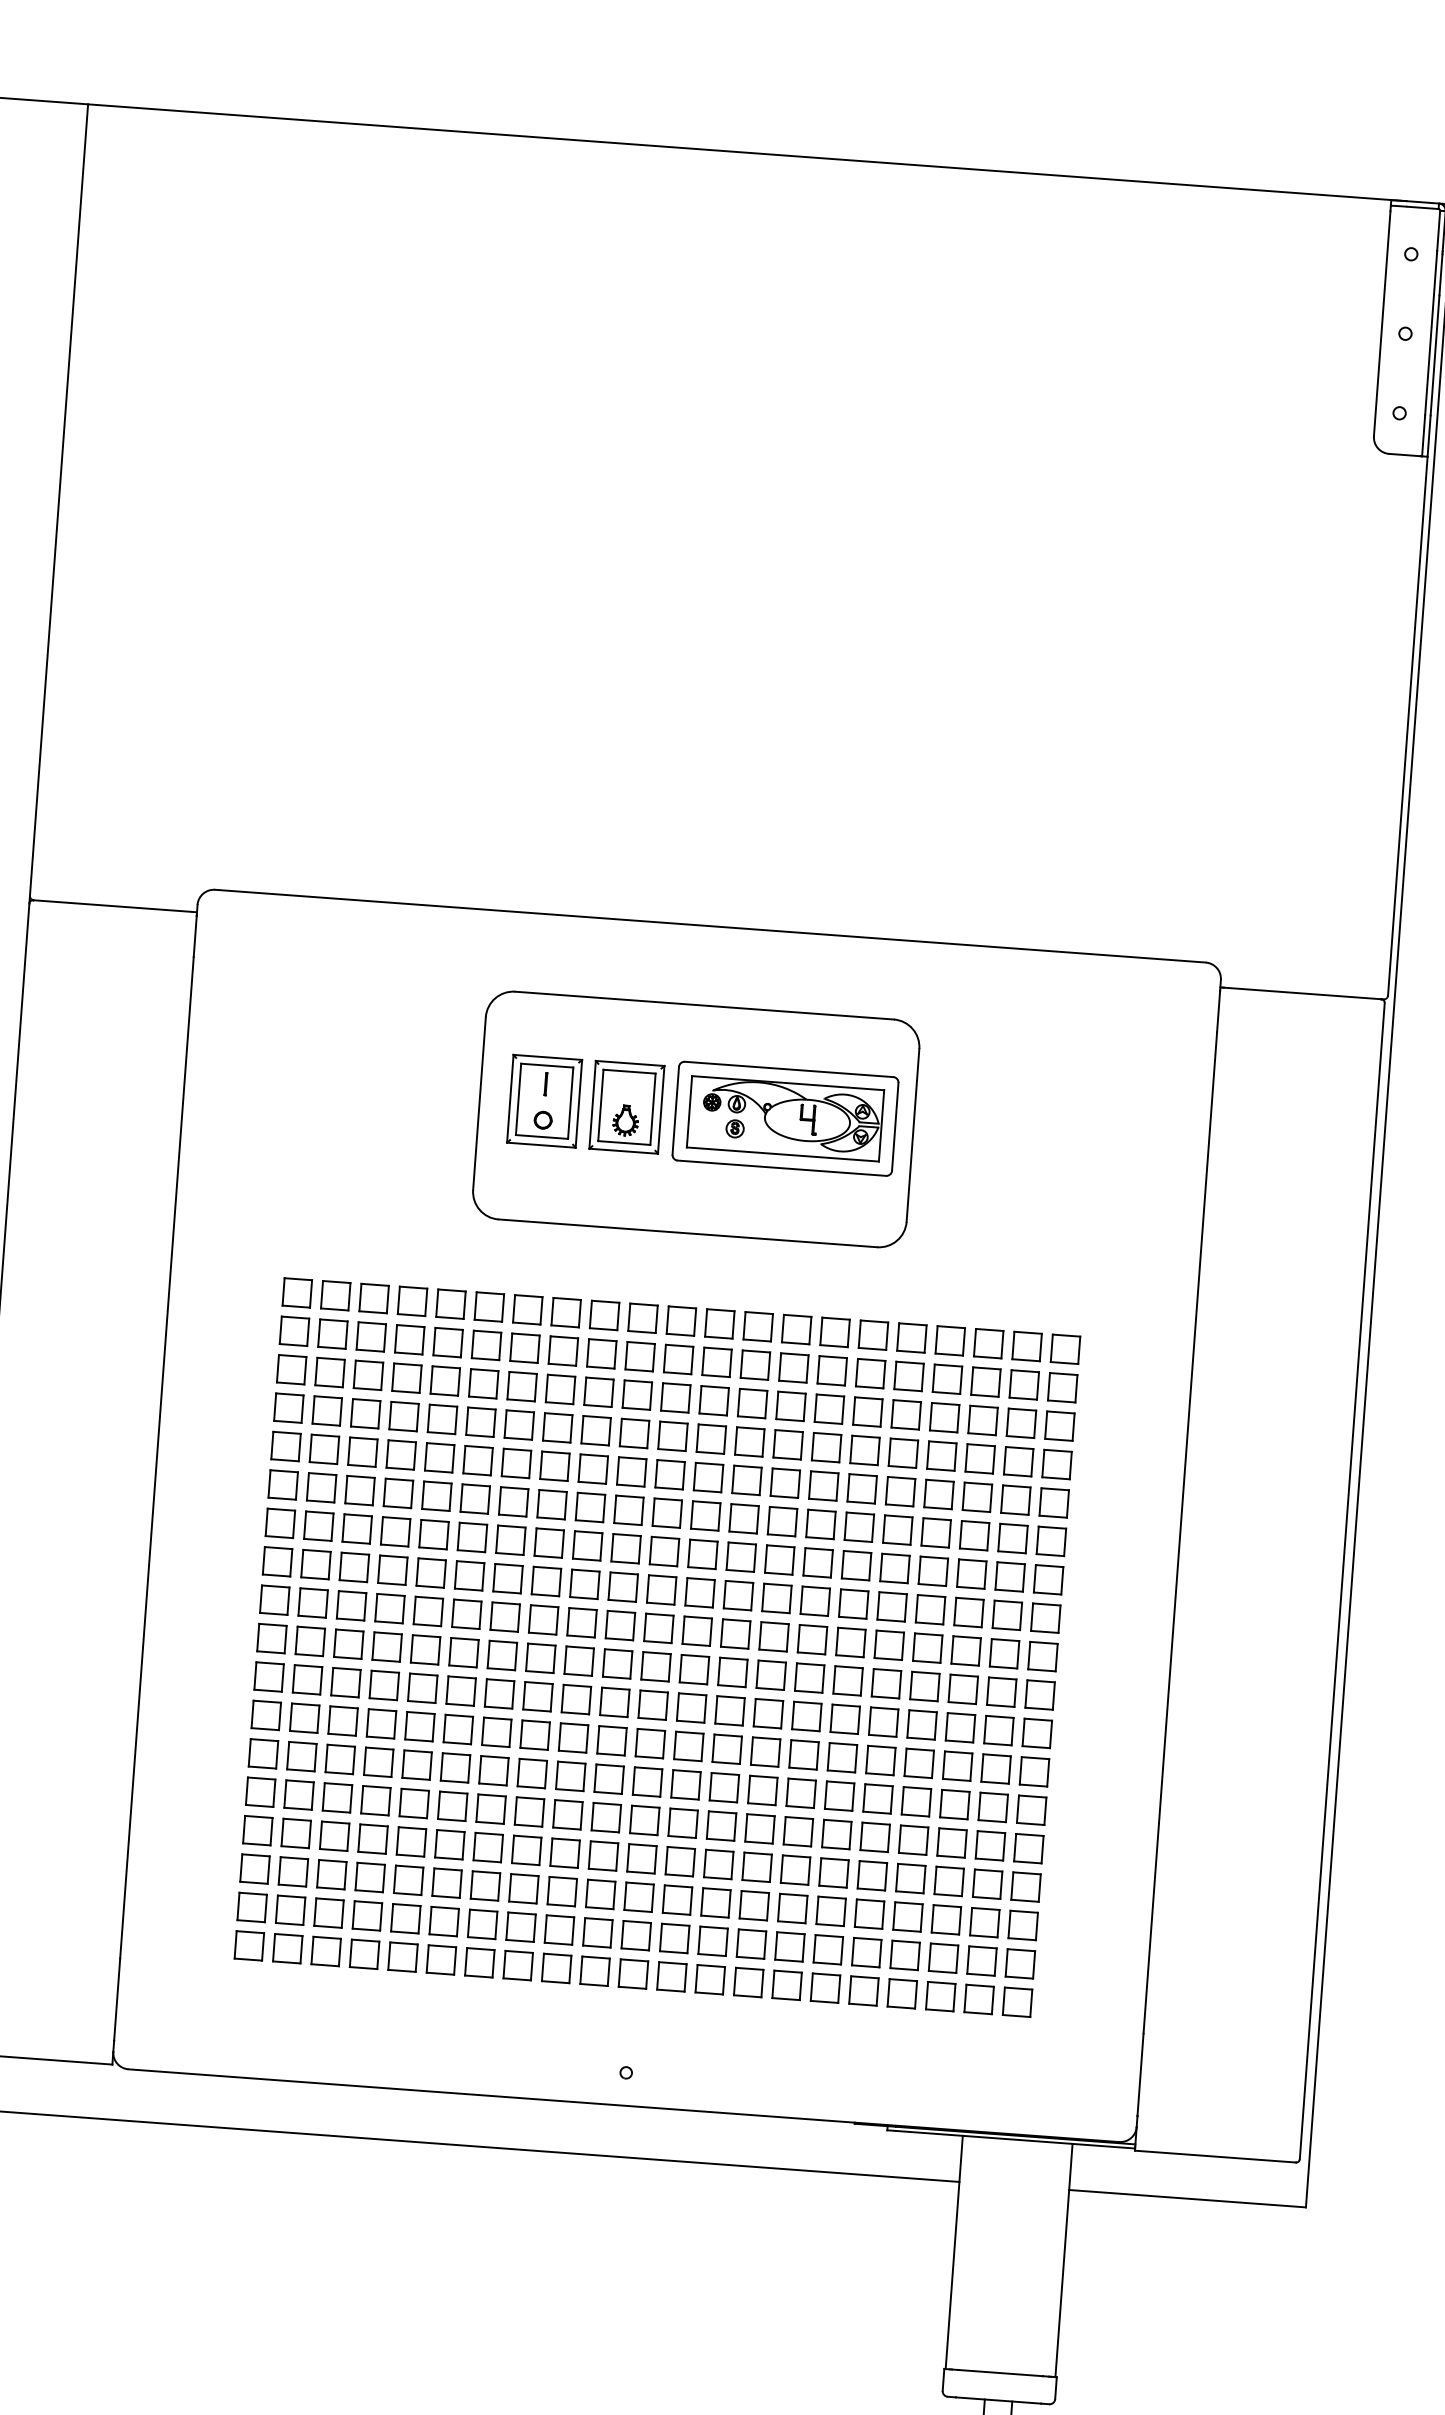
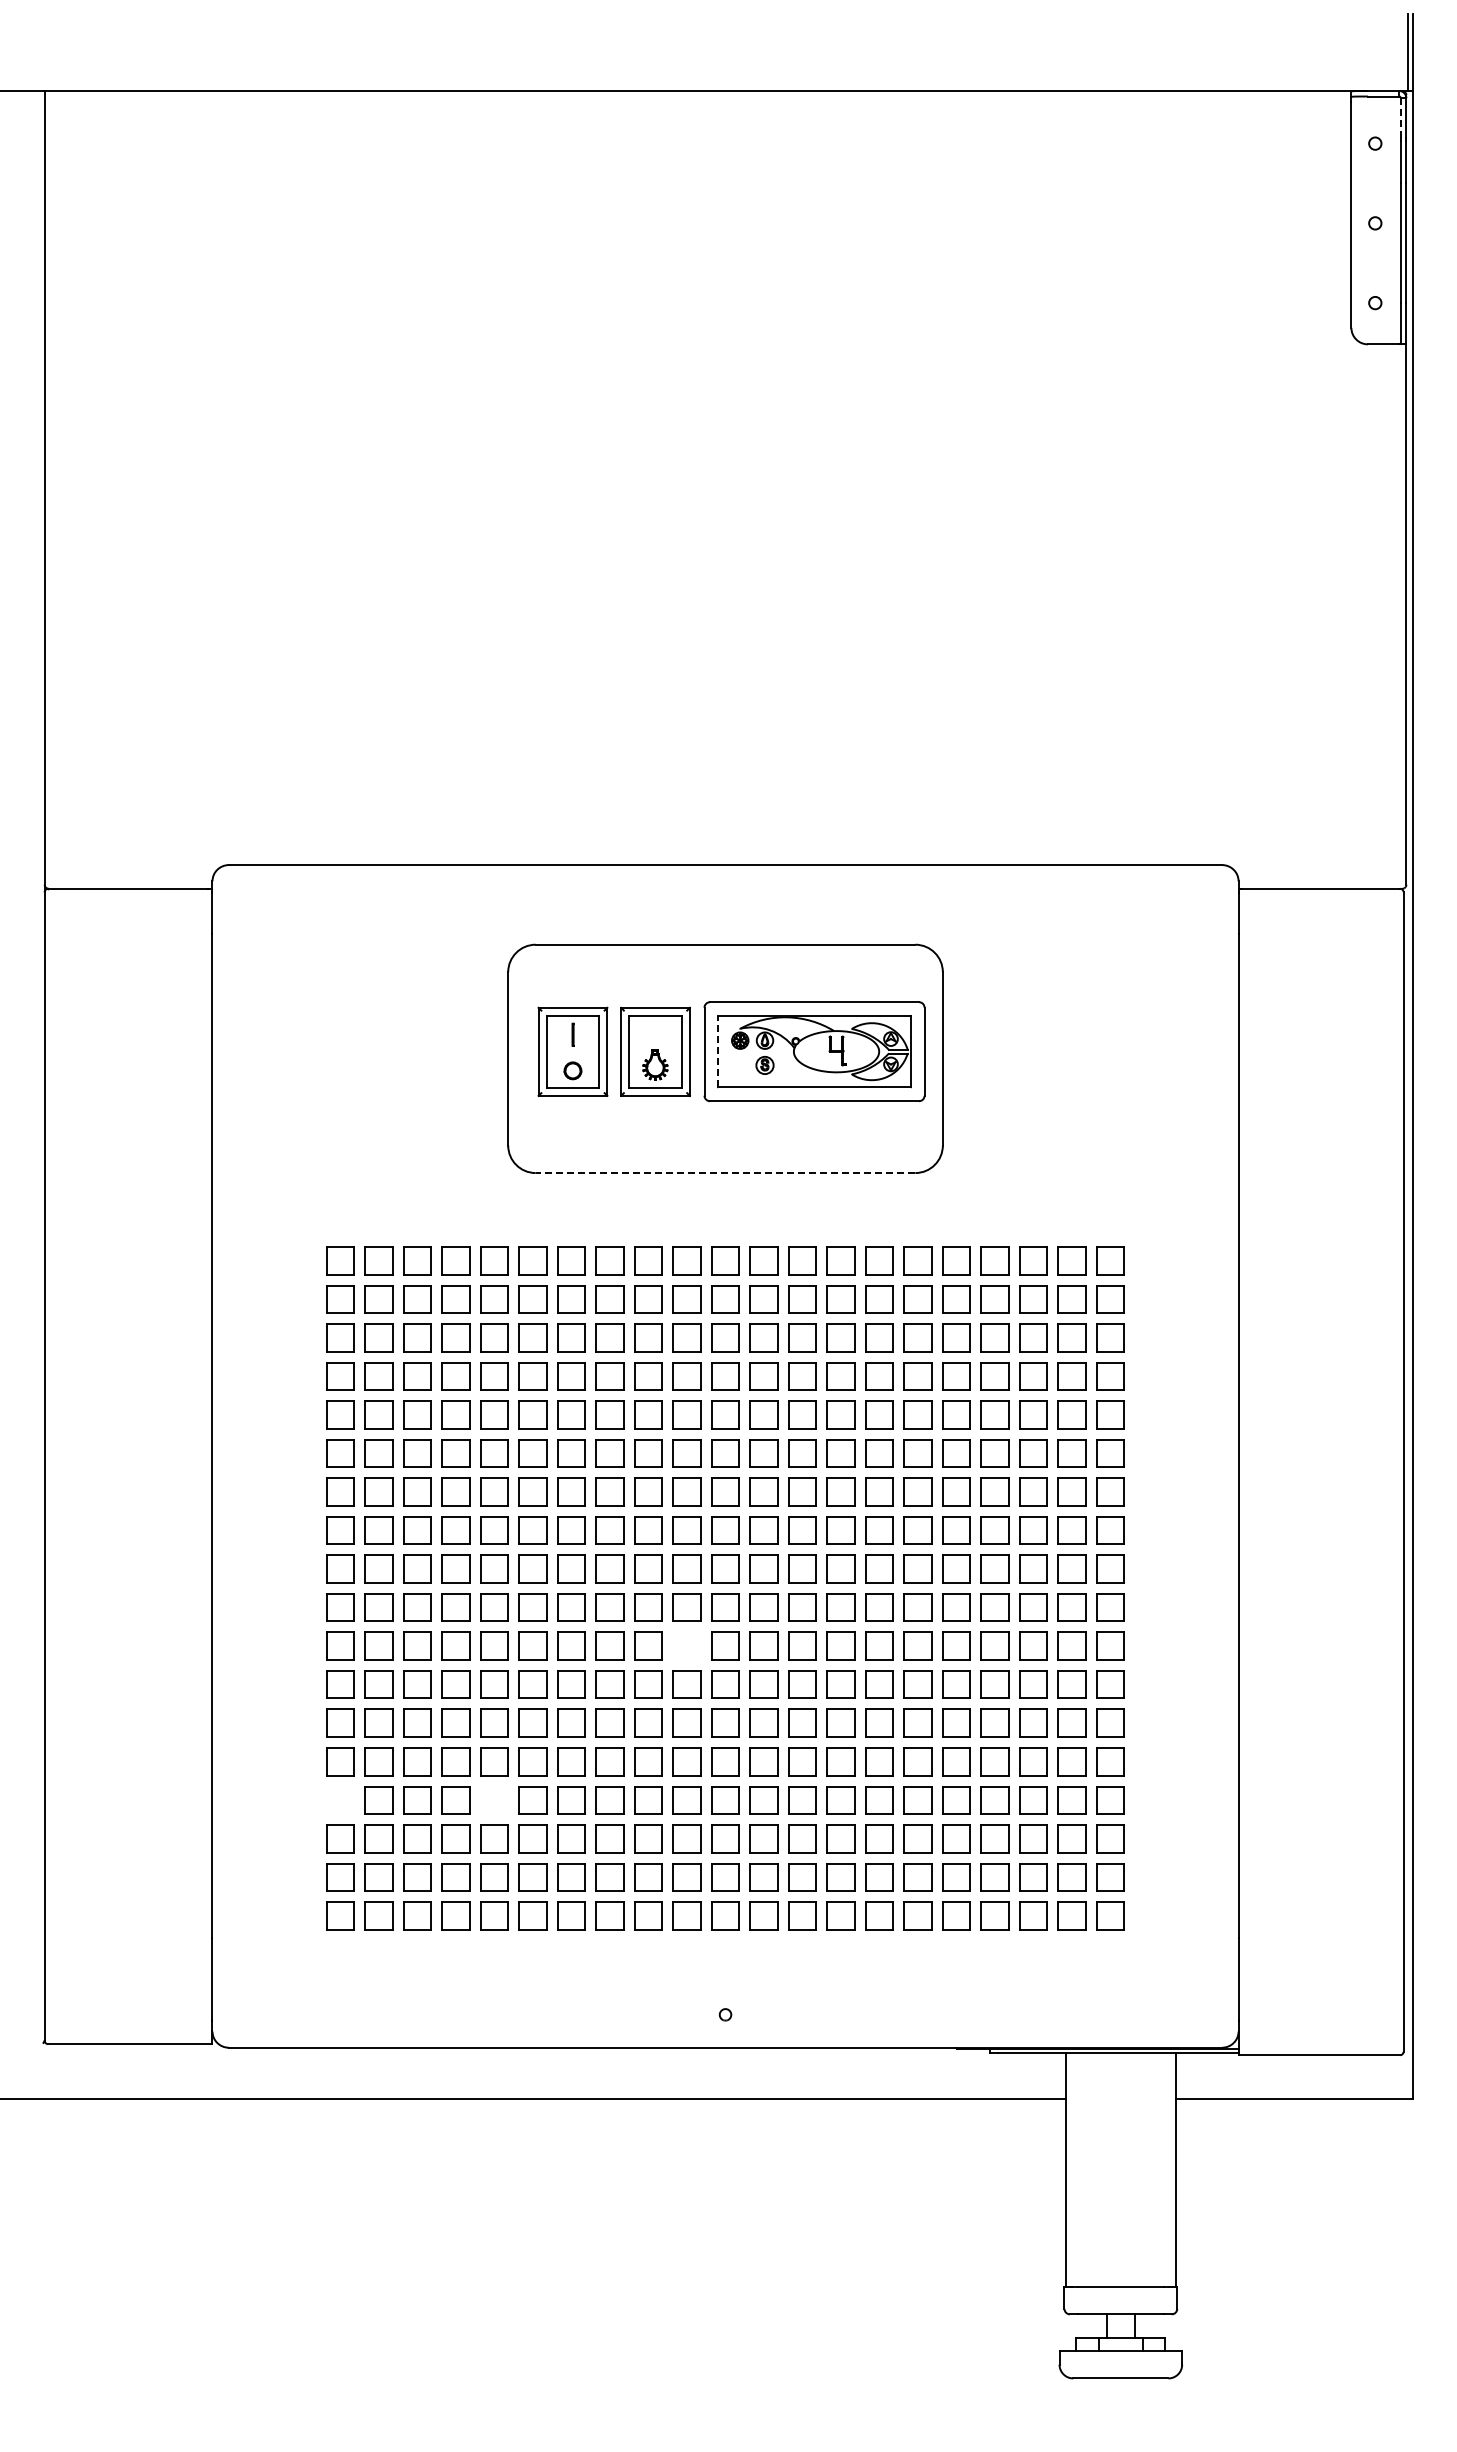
line: (1438, 230) -> (1400, 117), solid -> dashed
line: (689, 1111) -> (718, 1051), solid -> dashed
line: (687, 1233) -> (725, 1173), solid -> dashed
part: (614, 1701) -> (686, 1645), removed
part: (257, 1830) -> (340, 1800), removed
part: (411, 1842) -> (494, 1800), removed

